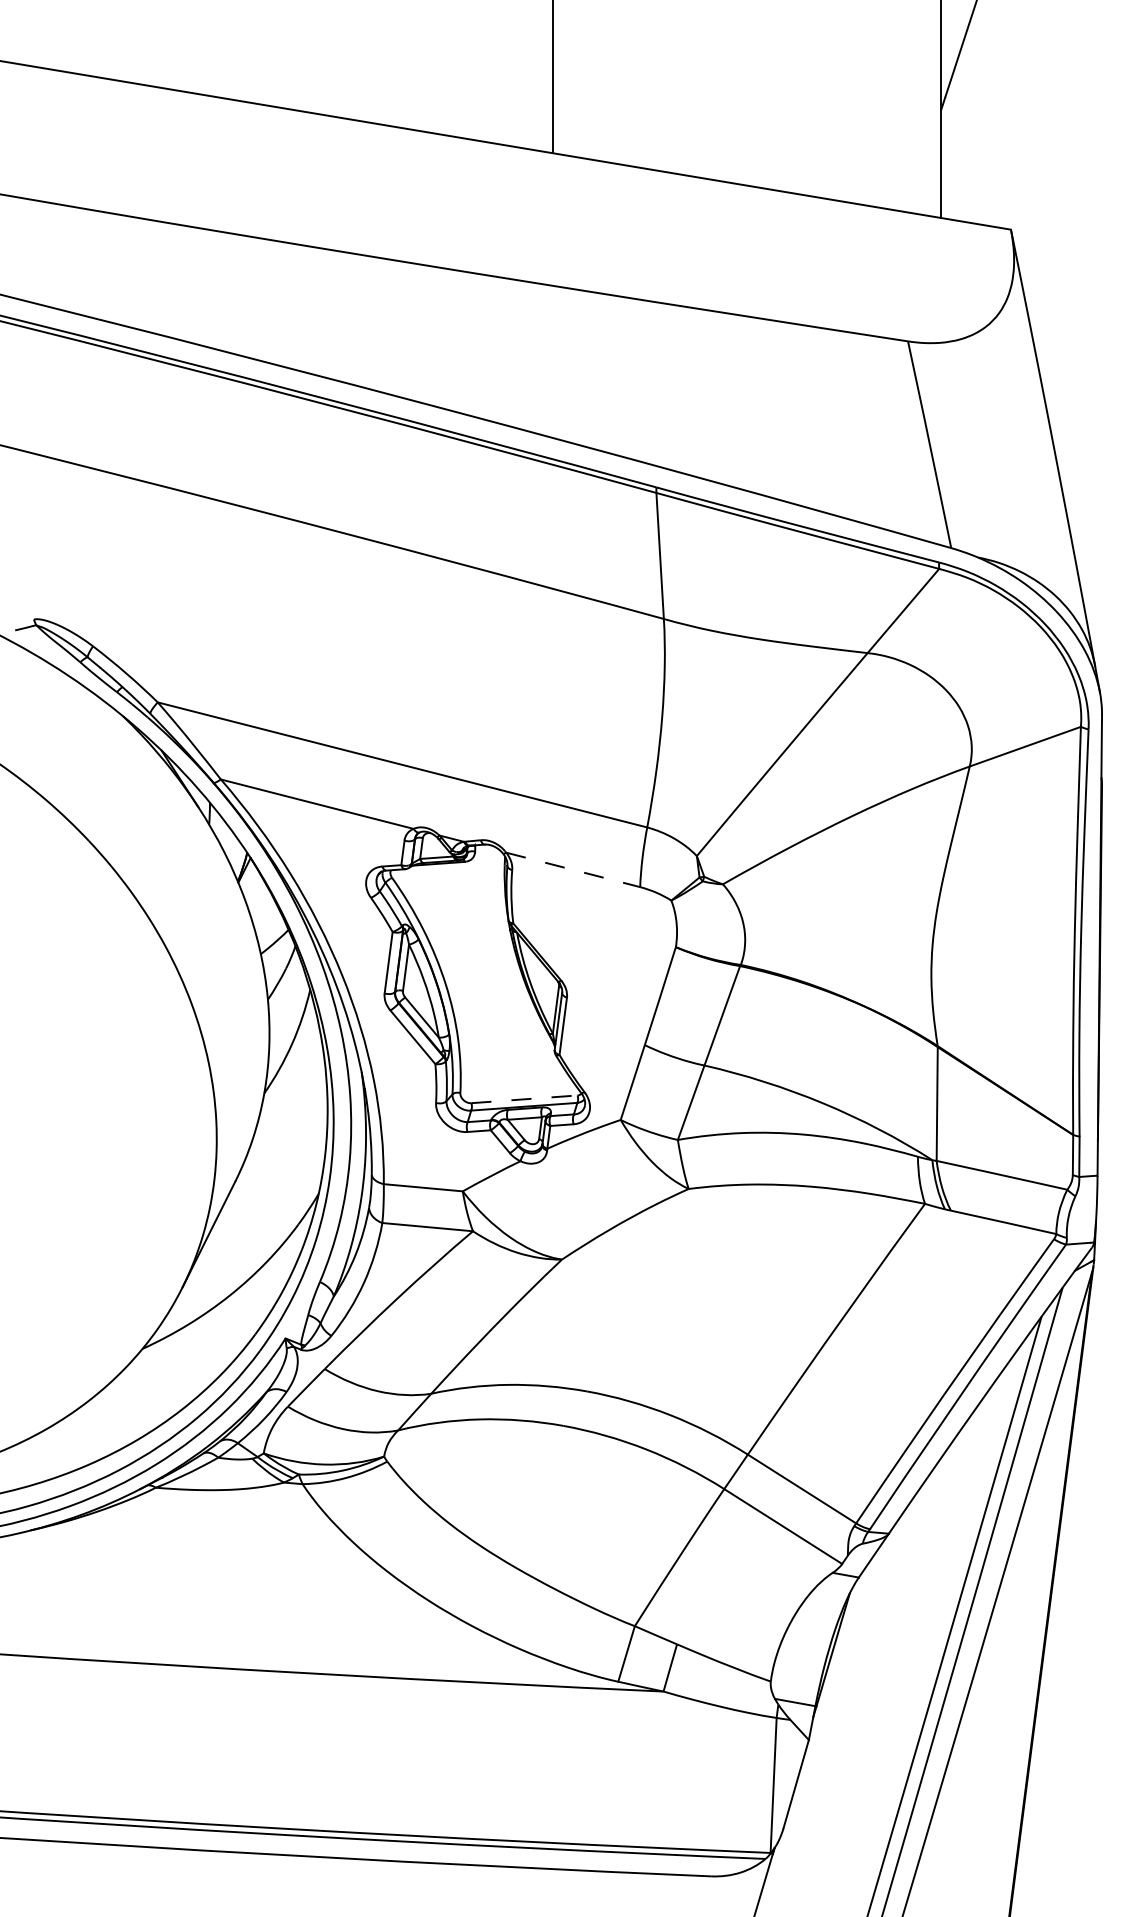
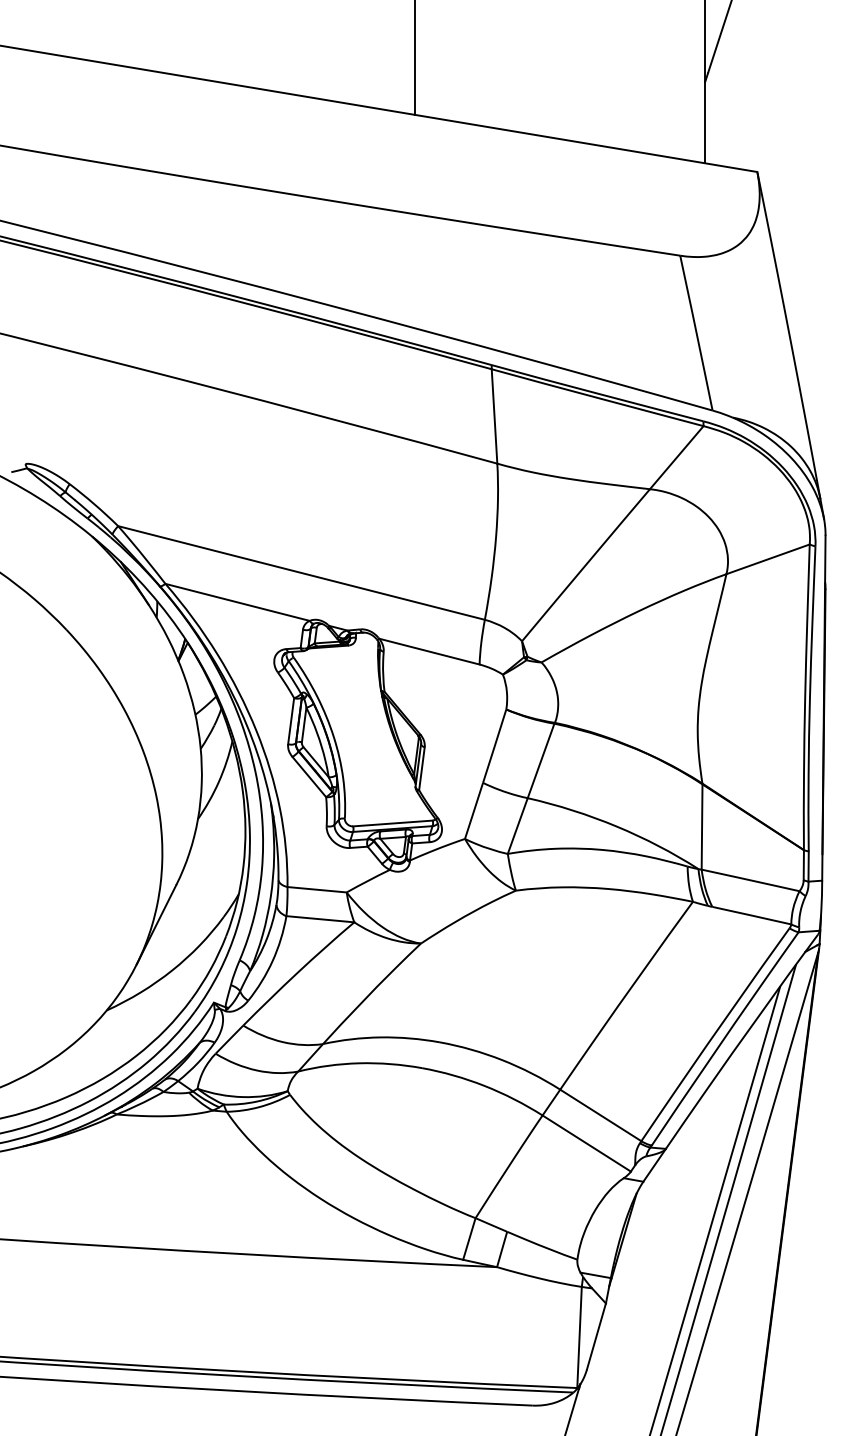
line: (573, 869) -> (429, 651), dashed -> solid
line: (523, 1099) -> (392, 823), dashed -> solid

